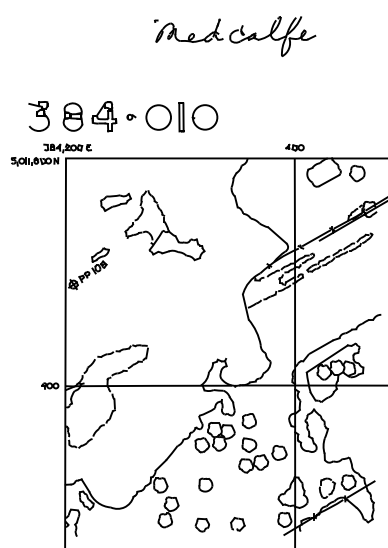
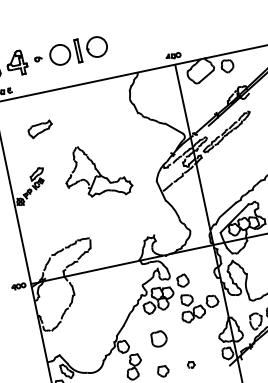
part: (164, 225) -> (96, 171), moved
part: (205, 484) -> (158, 338), size x1.4
part: (237, 524) -> (190, 365), size x0.6

